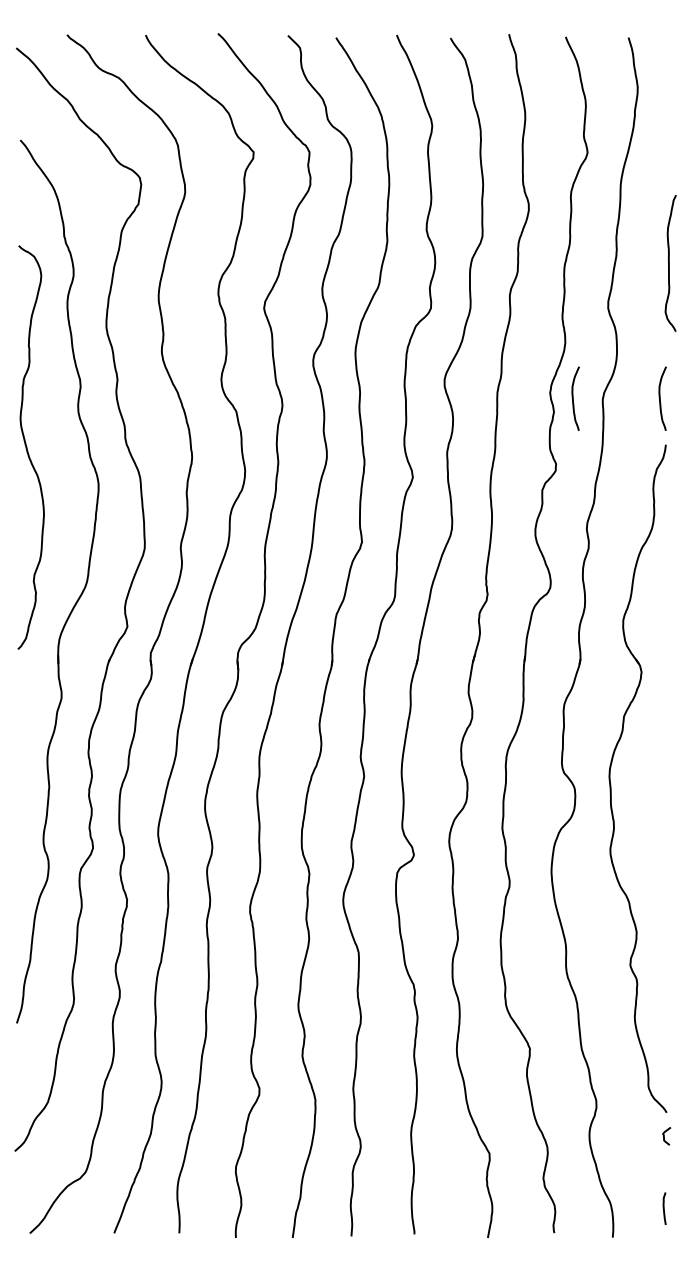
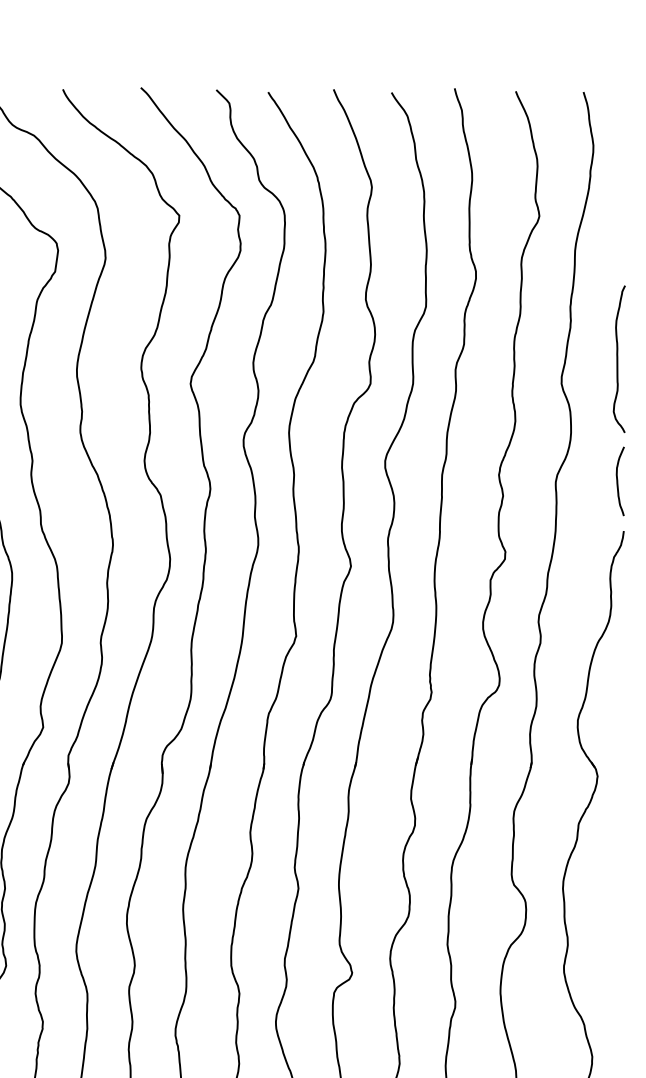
curve: (669, 263) -> (617, 359), moved
curve: (573, 398) -> (524, 481), removed

